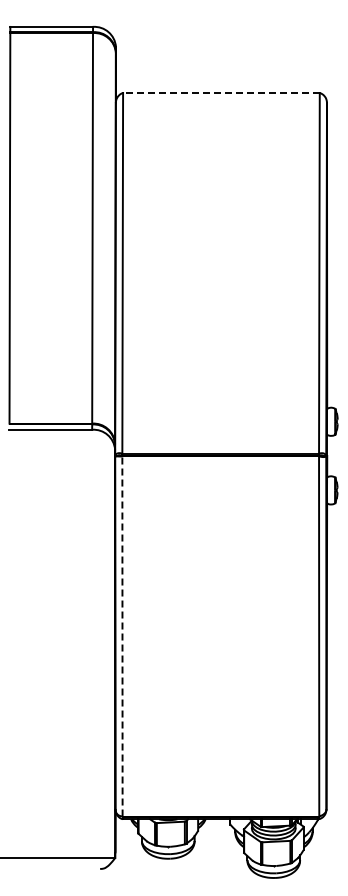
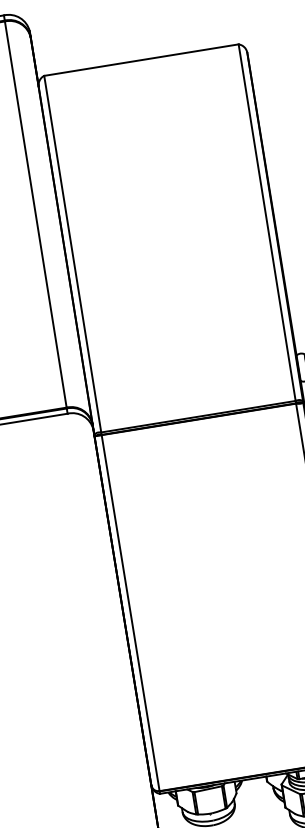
line: (220, 92) -> (140, 59), dashed -> solid
line: (122, 635) -> (130, 612), dashed -> solid

